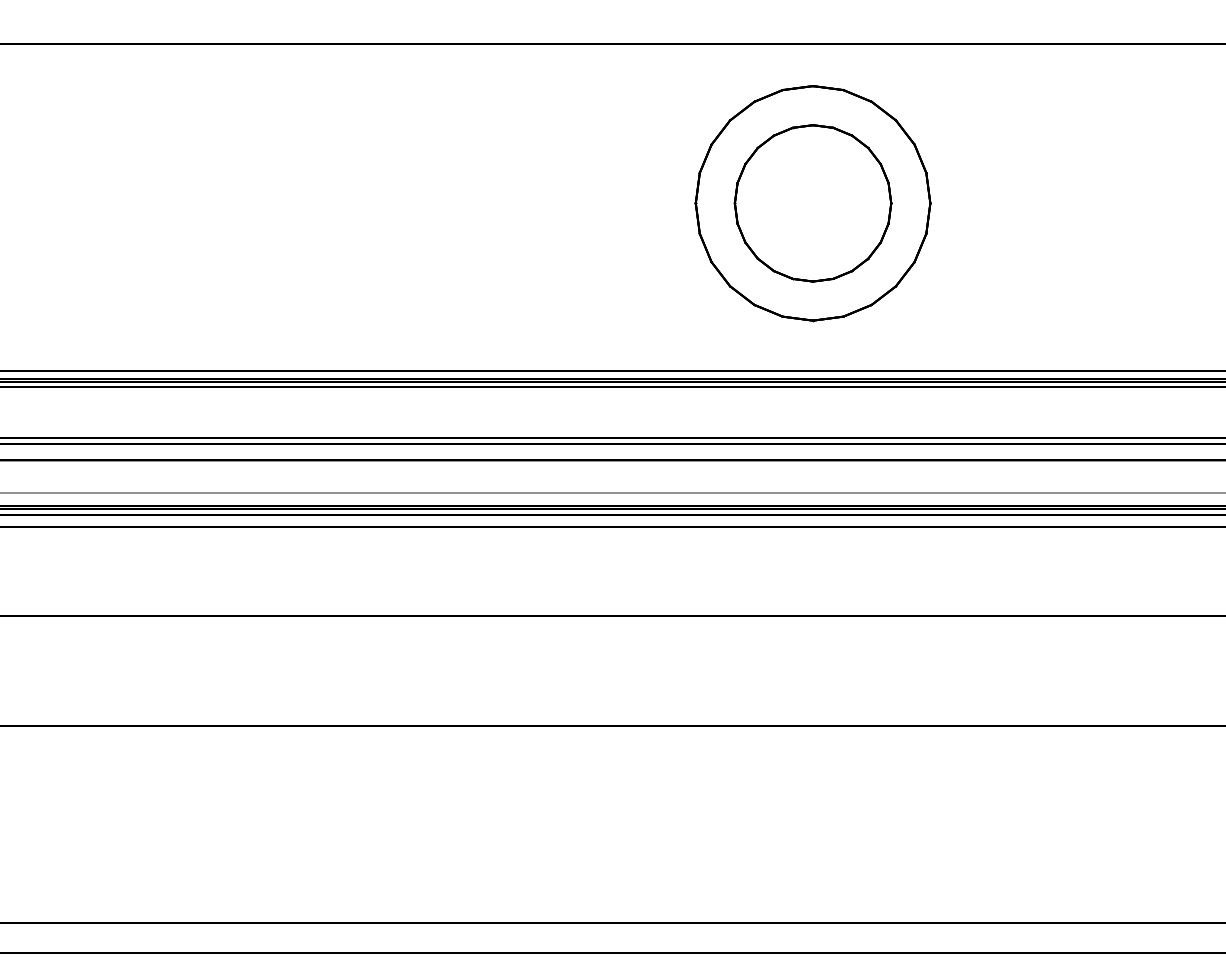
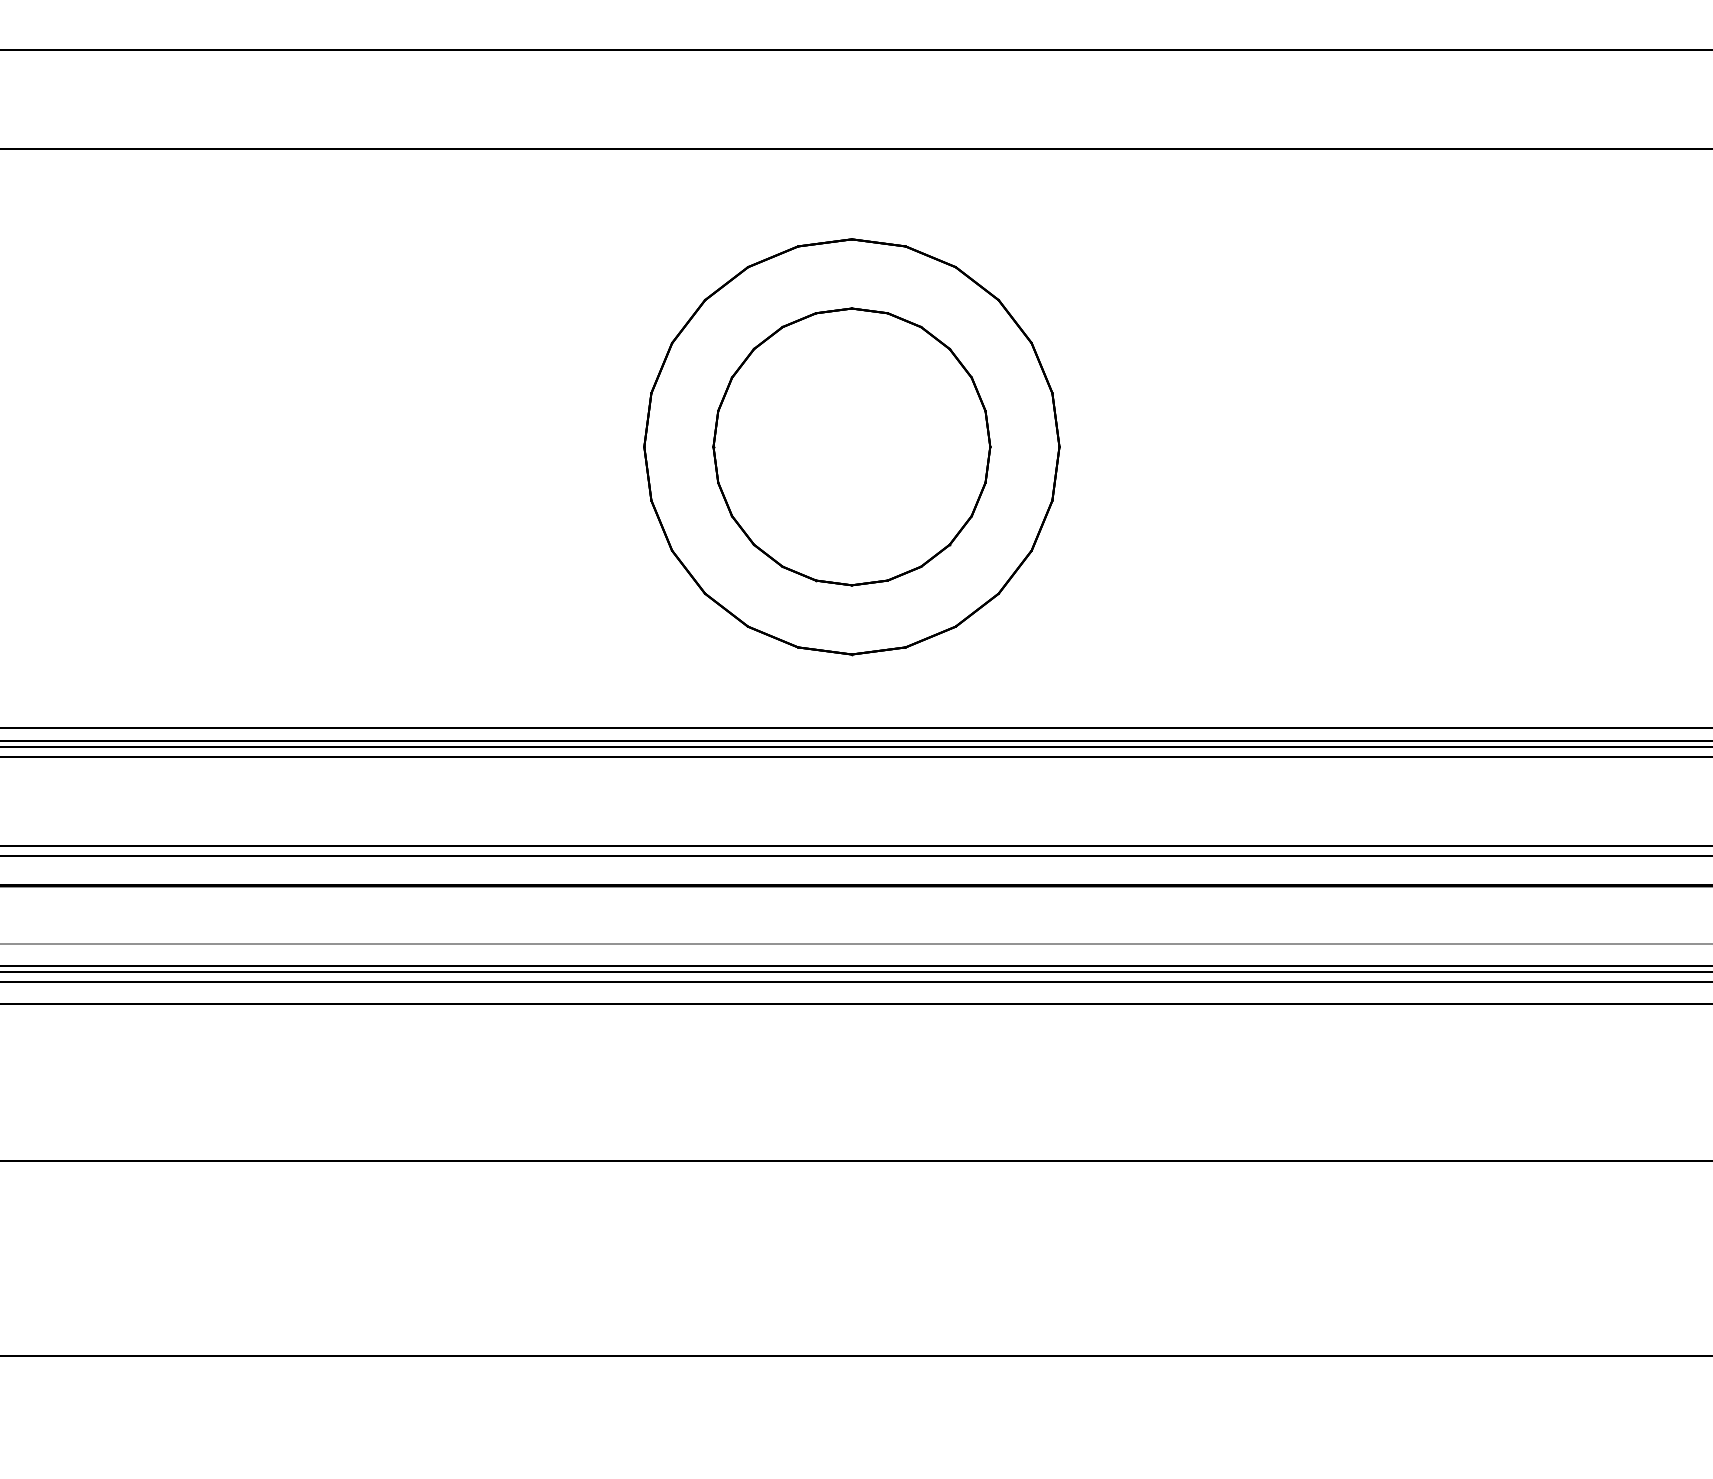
part: (812, 203) -> (850, 447), moved

